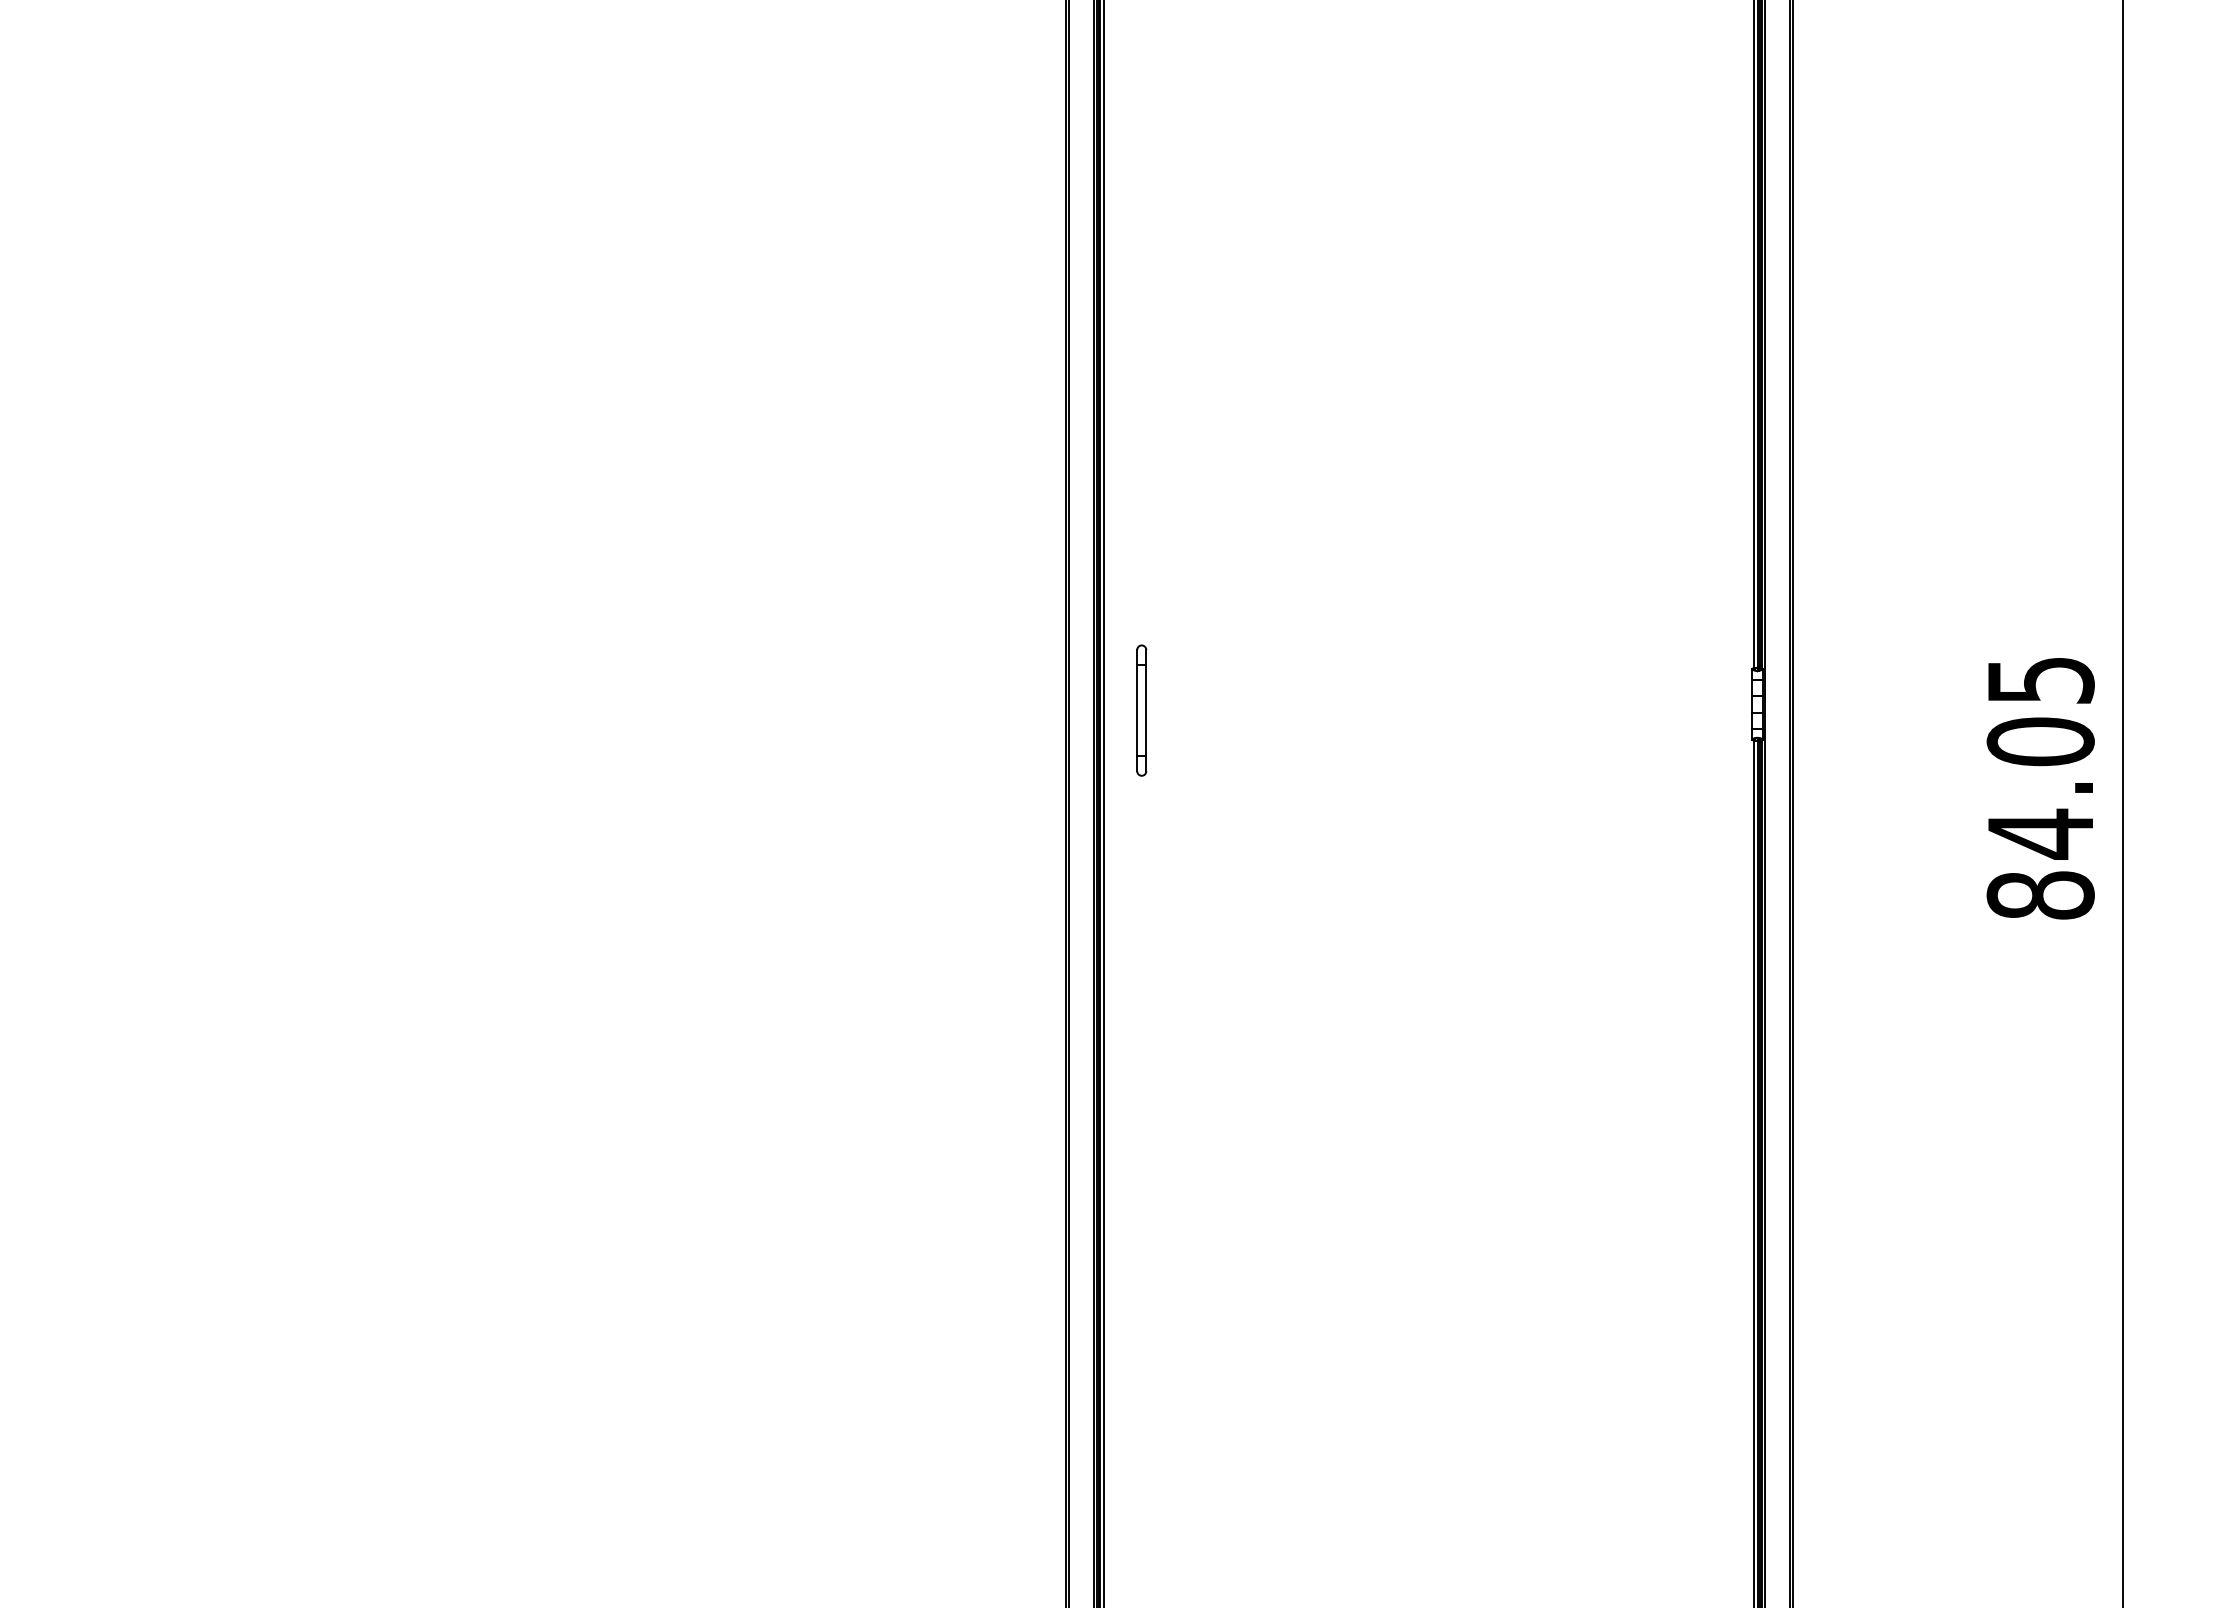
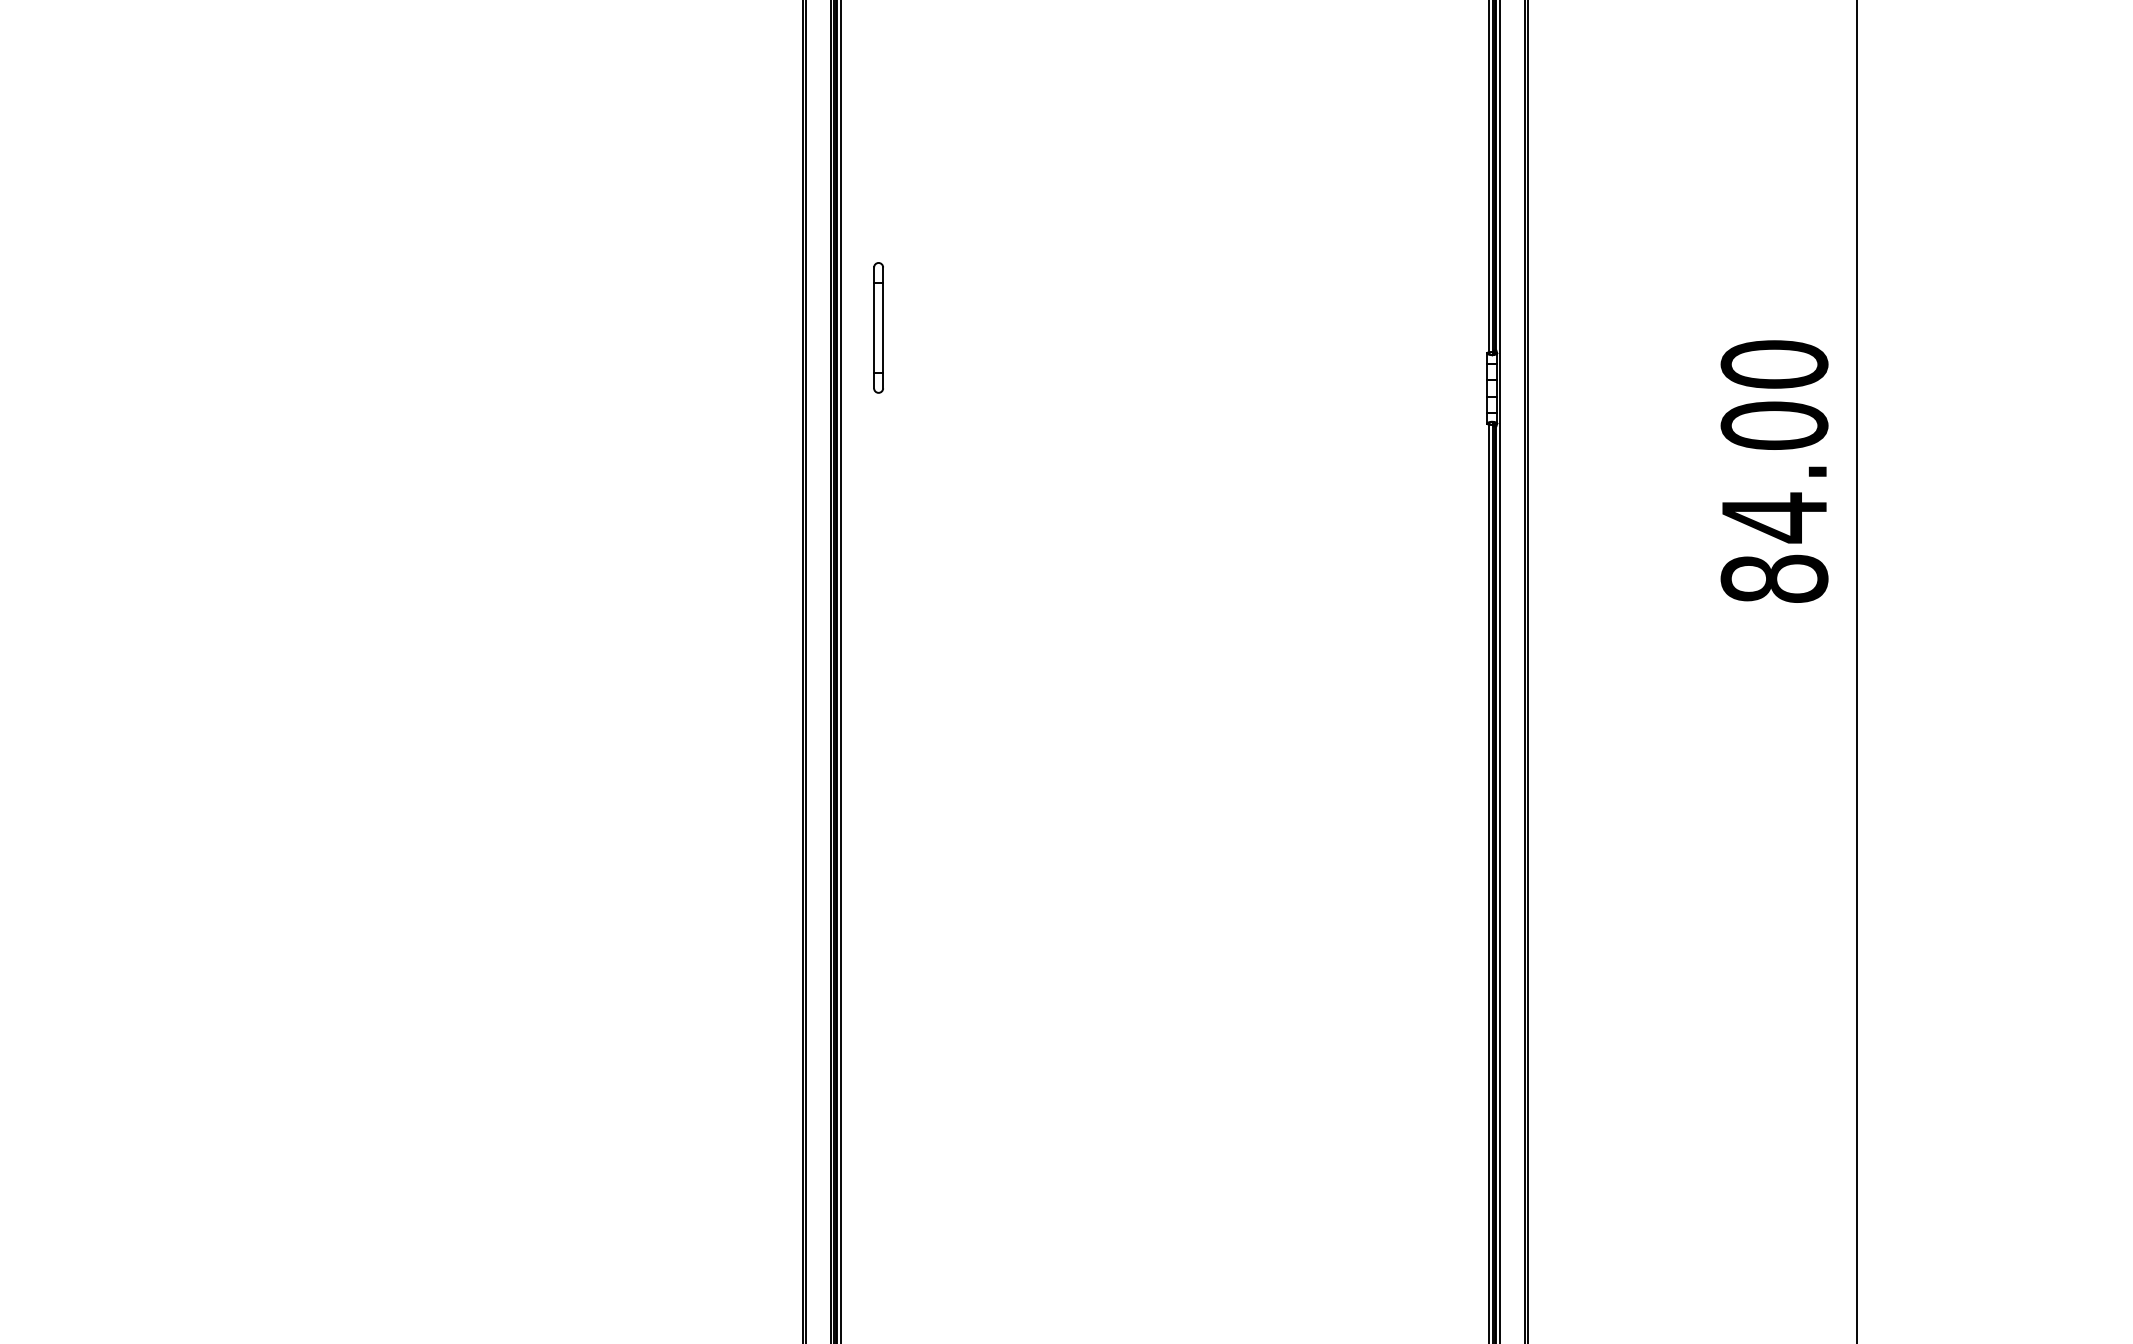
text: (2040, 680) -> (1774, 364), 84.05 -> 84.00
part: (1141, 710) -> (878, 327), moved

